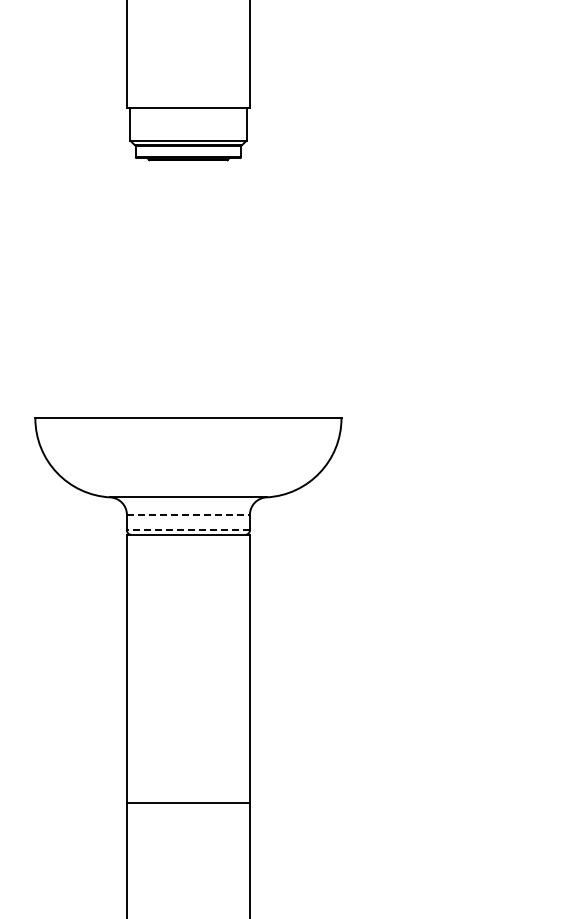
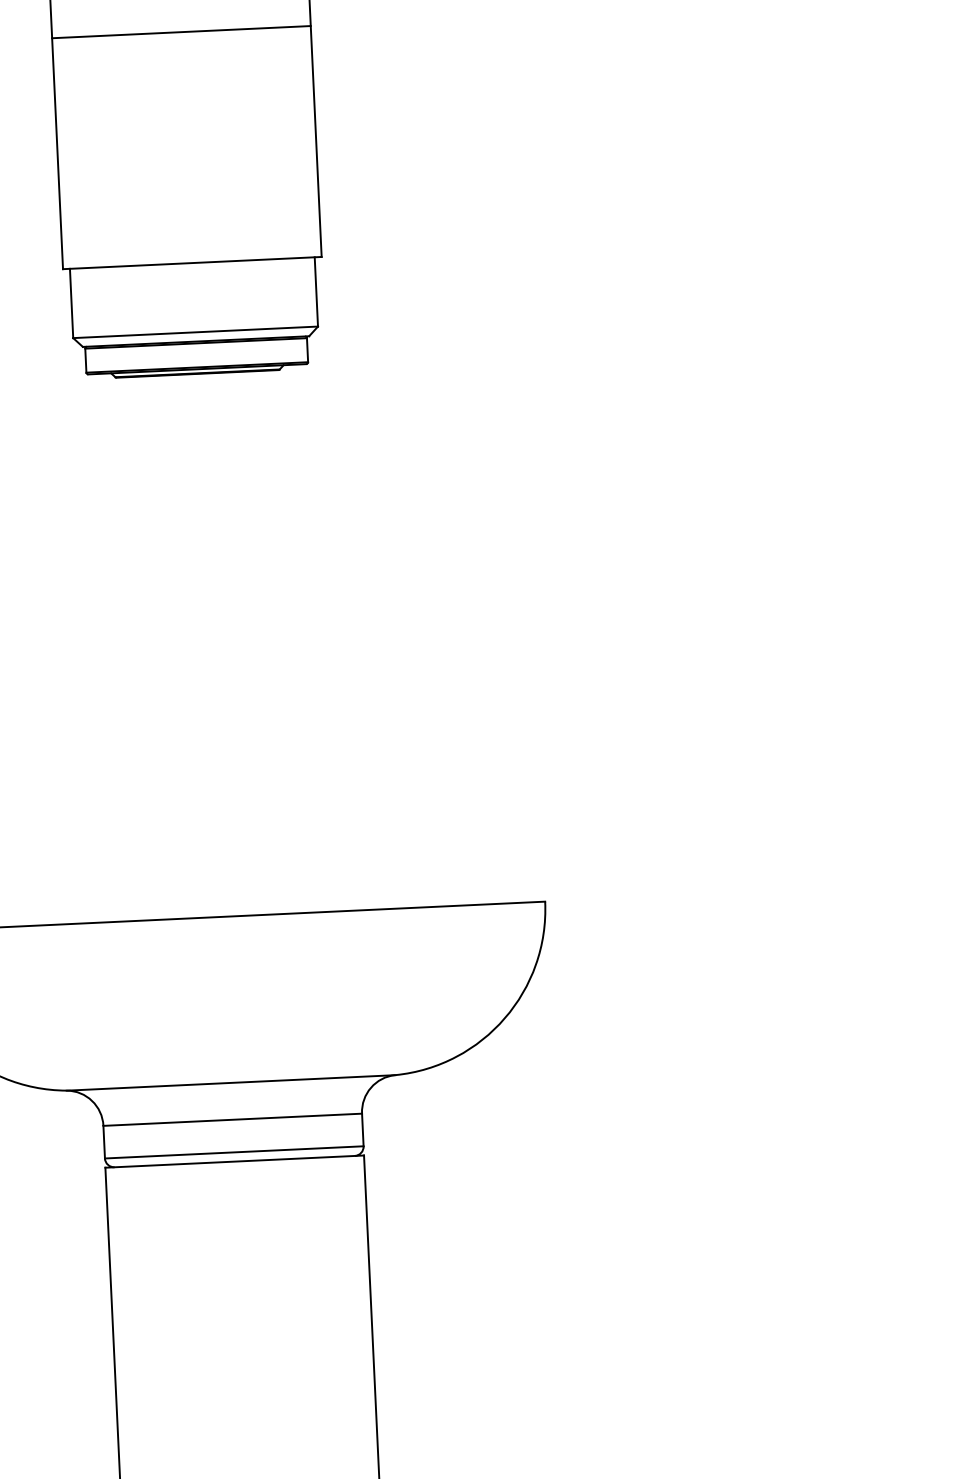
line: (188, 514) -> (232, 1118), dashed -> solid
line: (187, 530) -> (232, 1152), dashed -> solid

